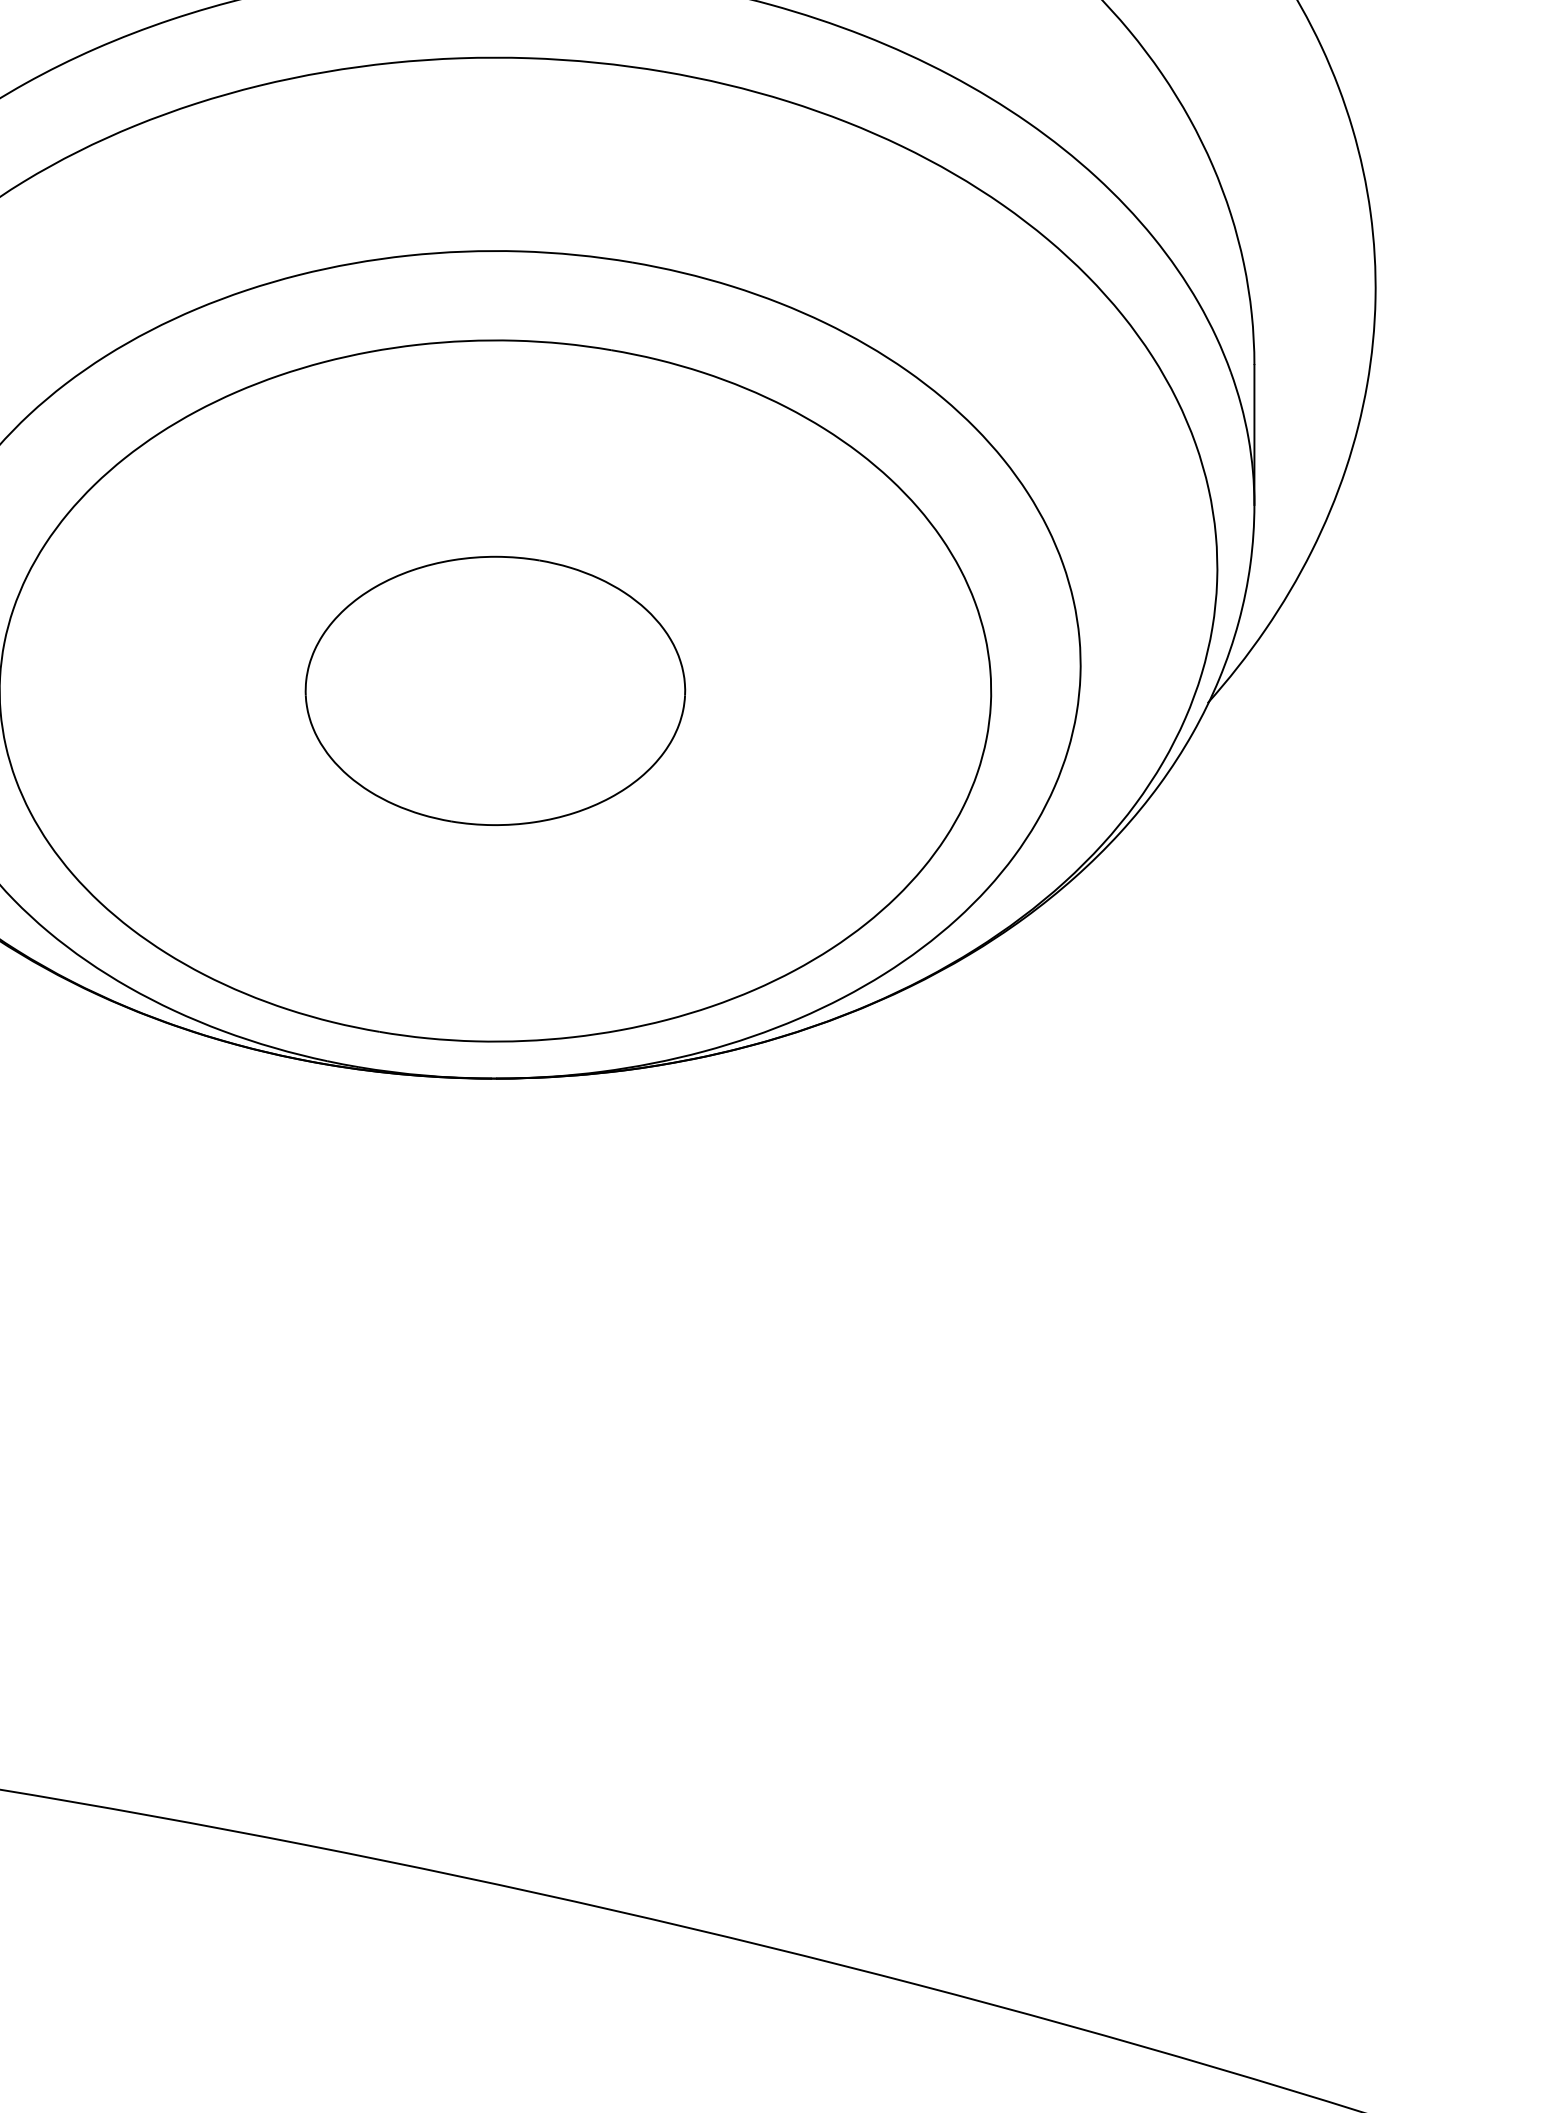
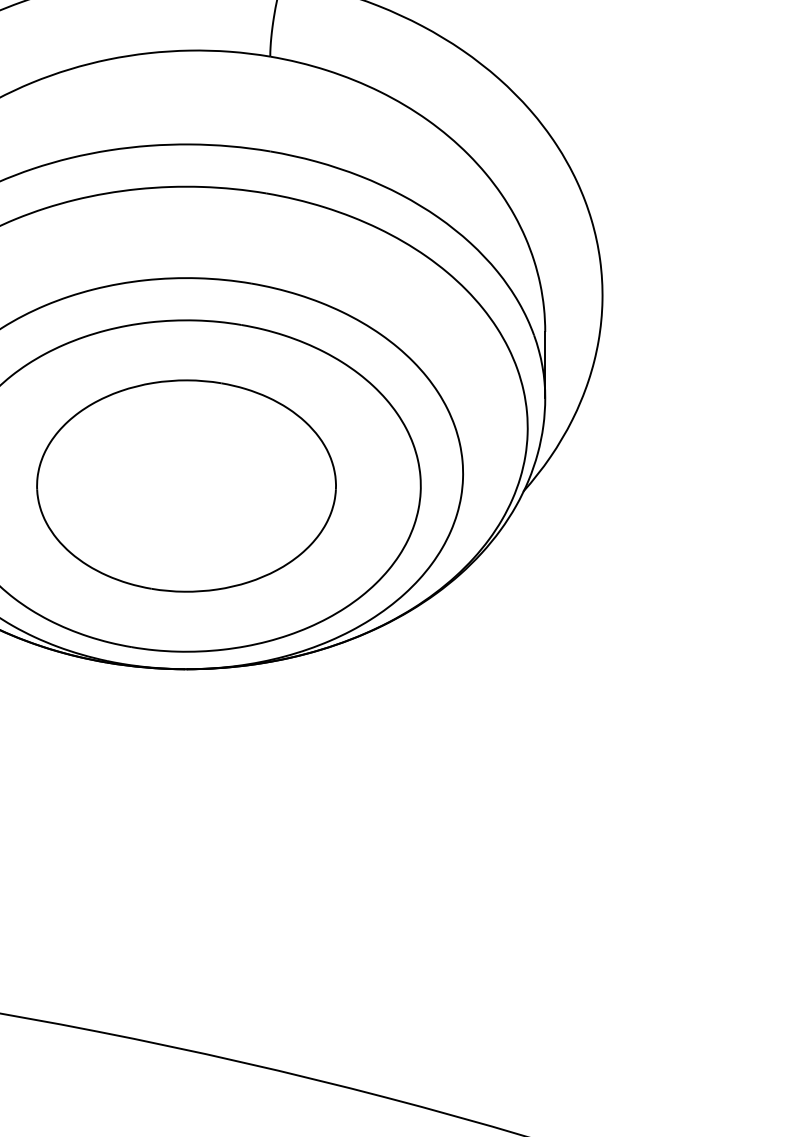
part: (495, 689) -> (186, 485), size x1.67

